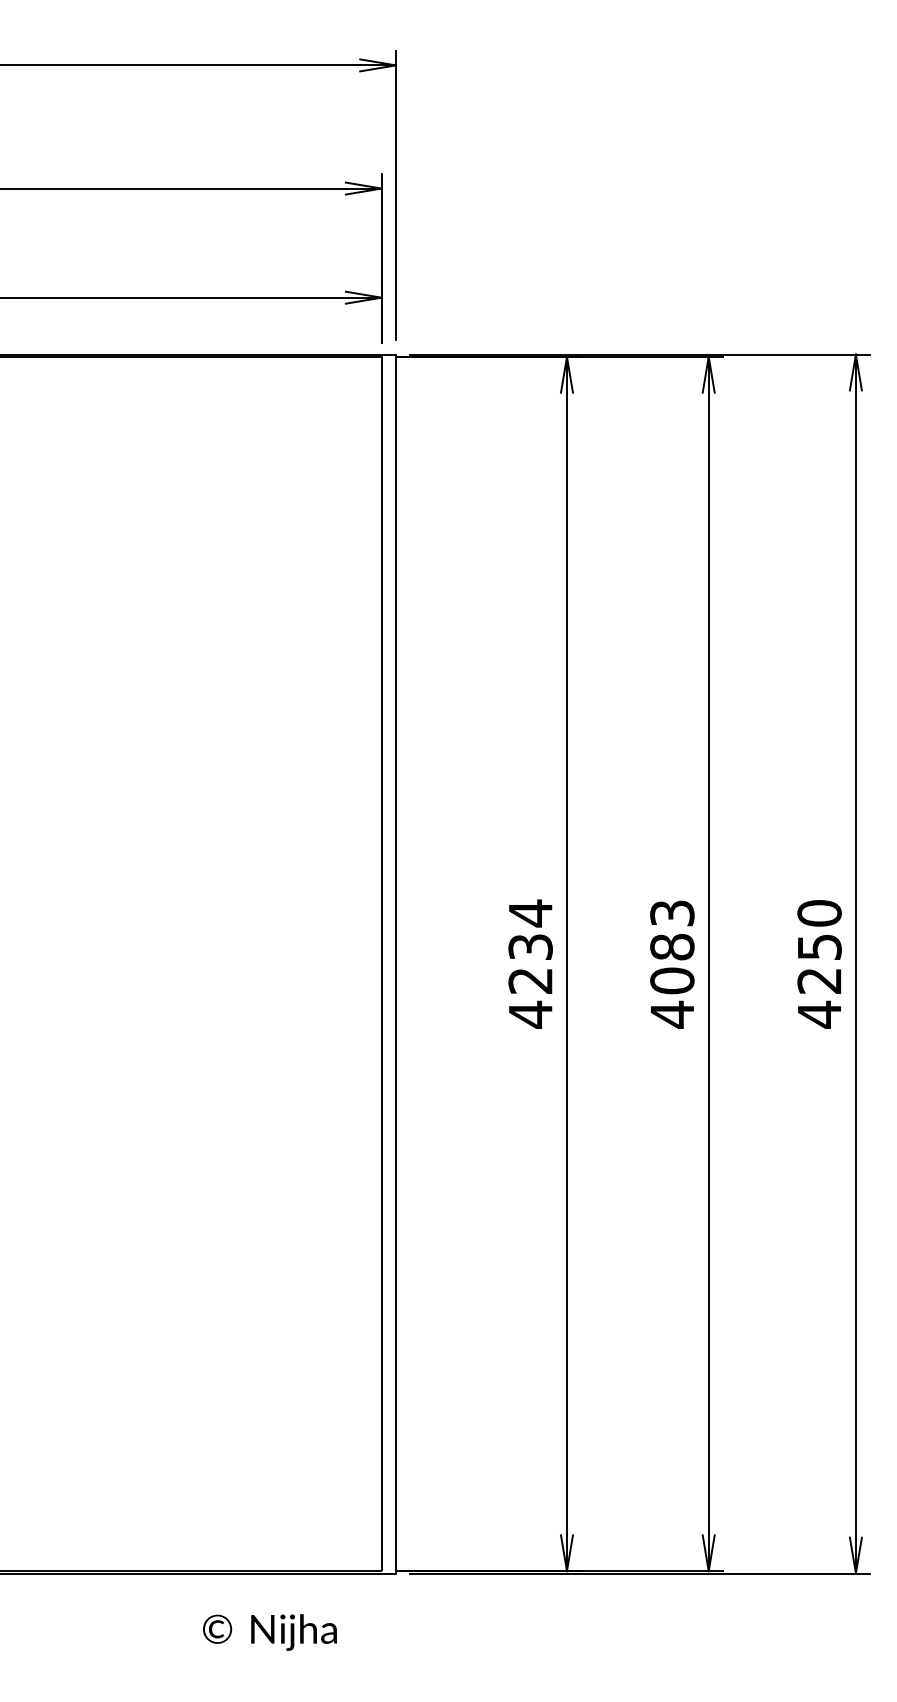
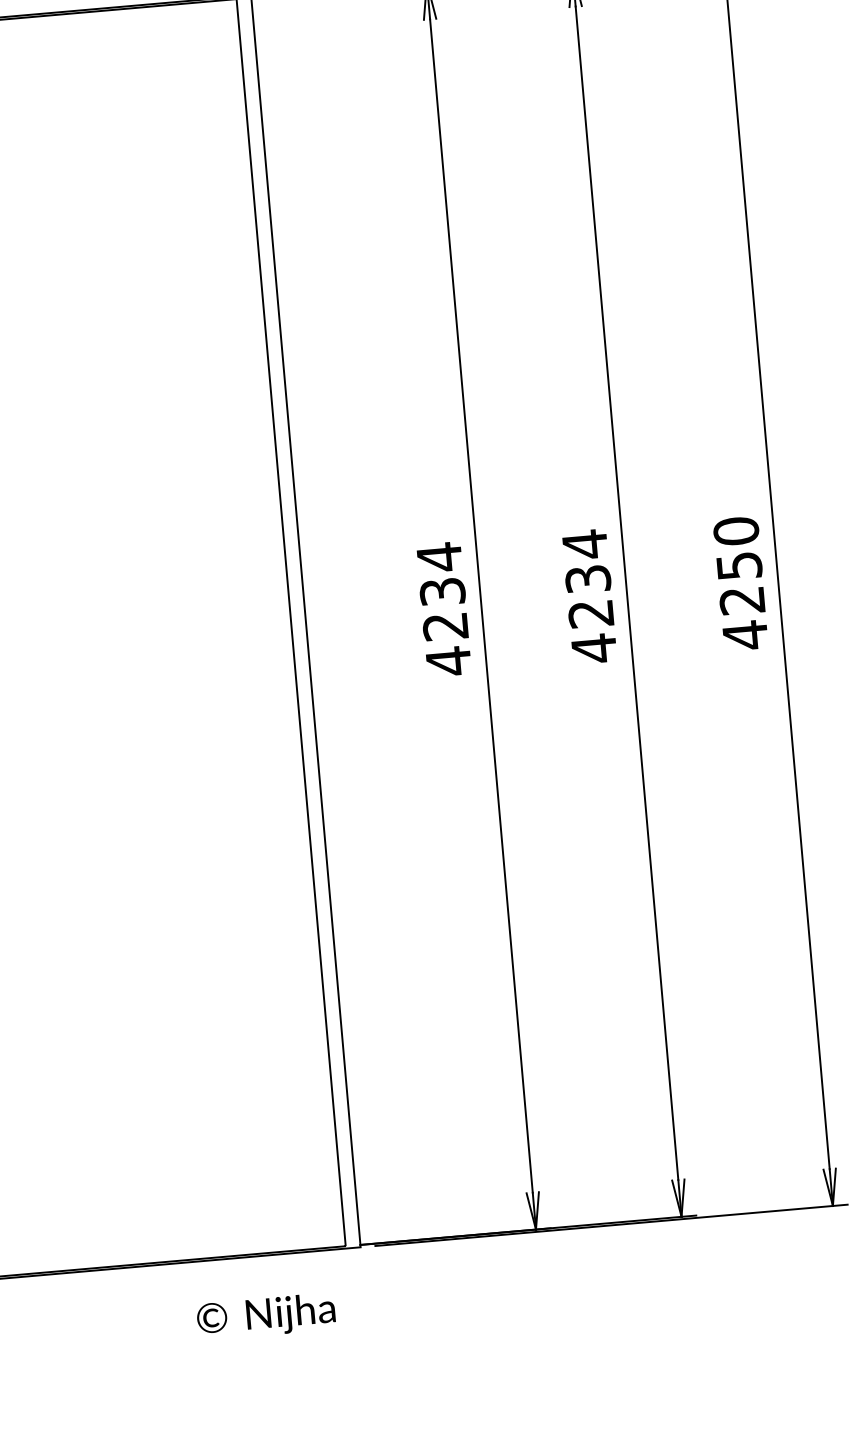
text: (672, 946) -> (588, 578), 4083 -> 4234
text: (269, 1632) -> (265, 1316), moved

